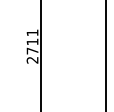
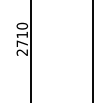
text: (32, 32) -> (22, 25), 2711 -> 2710

